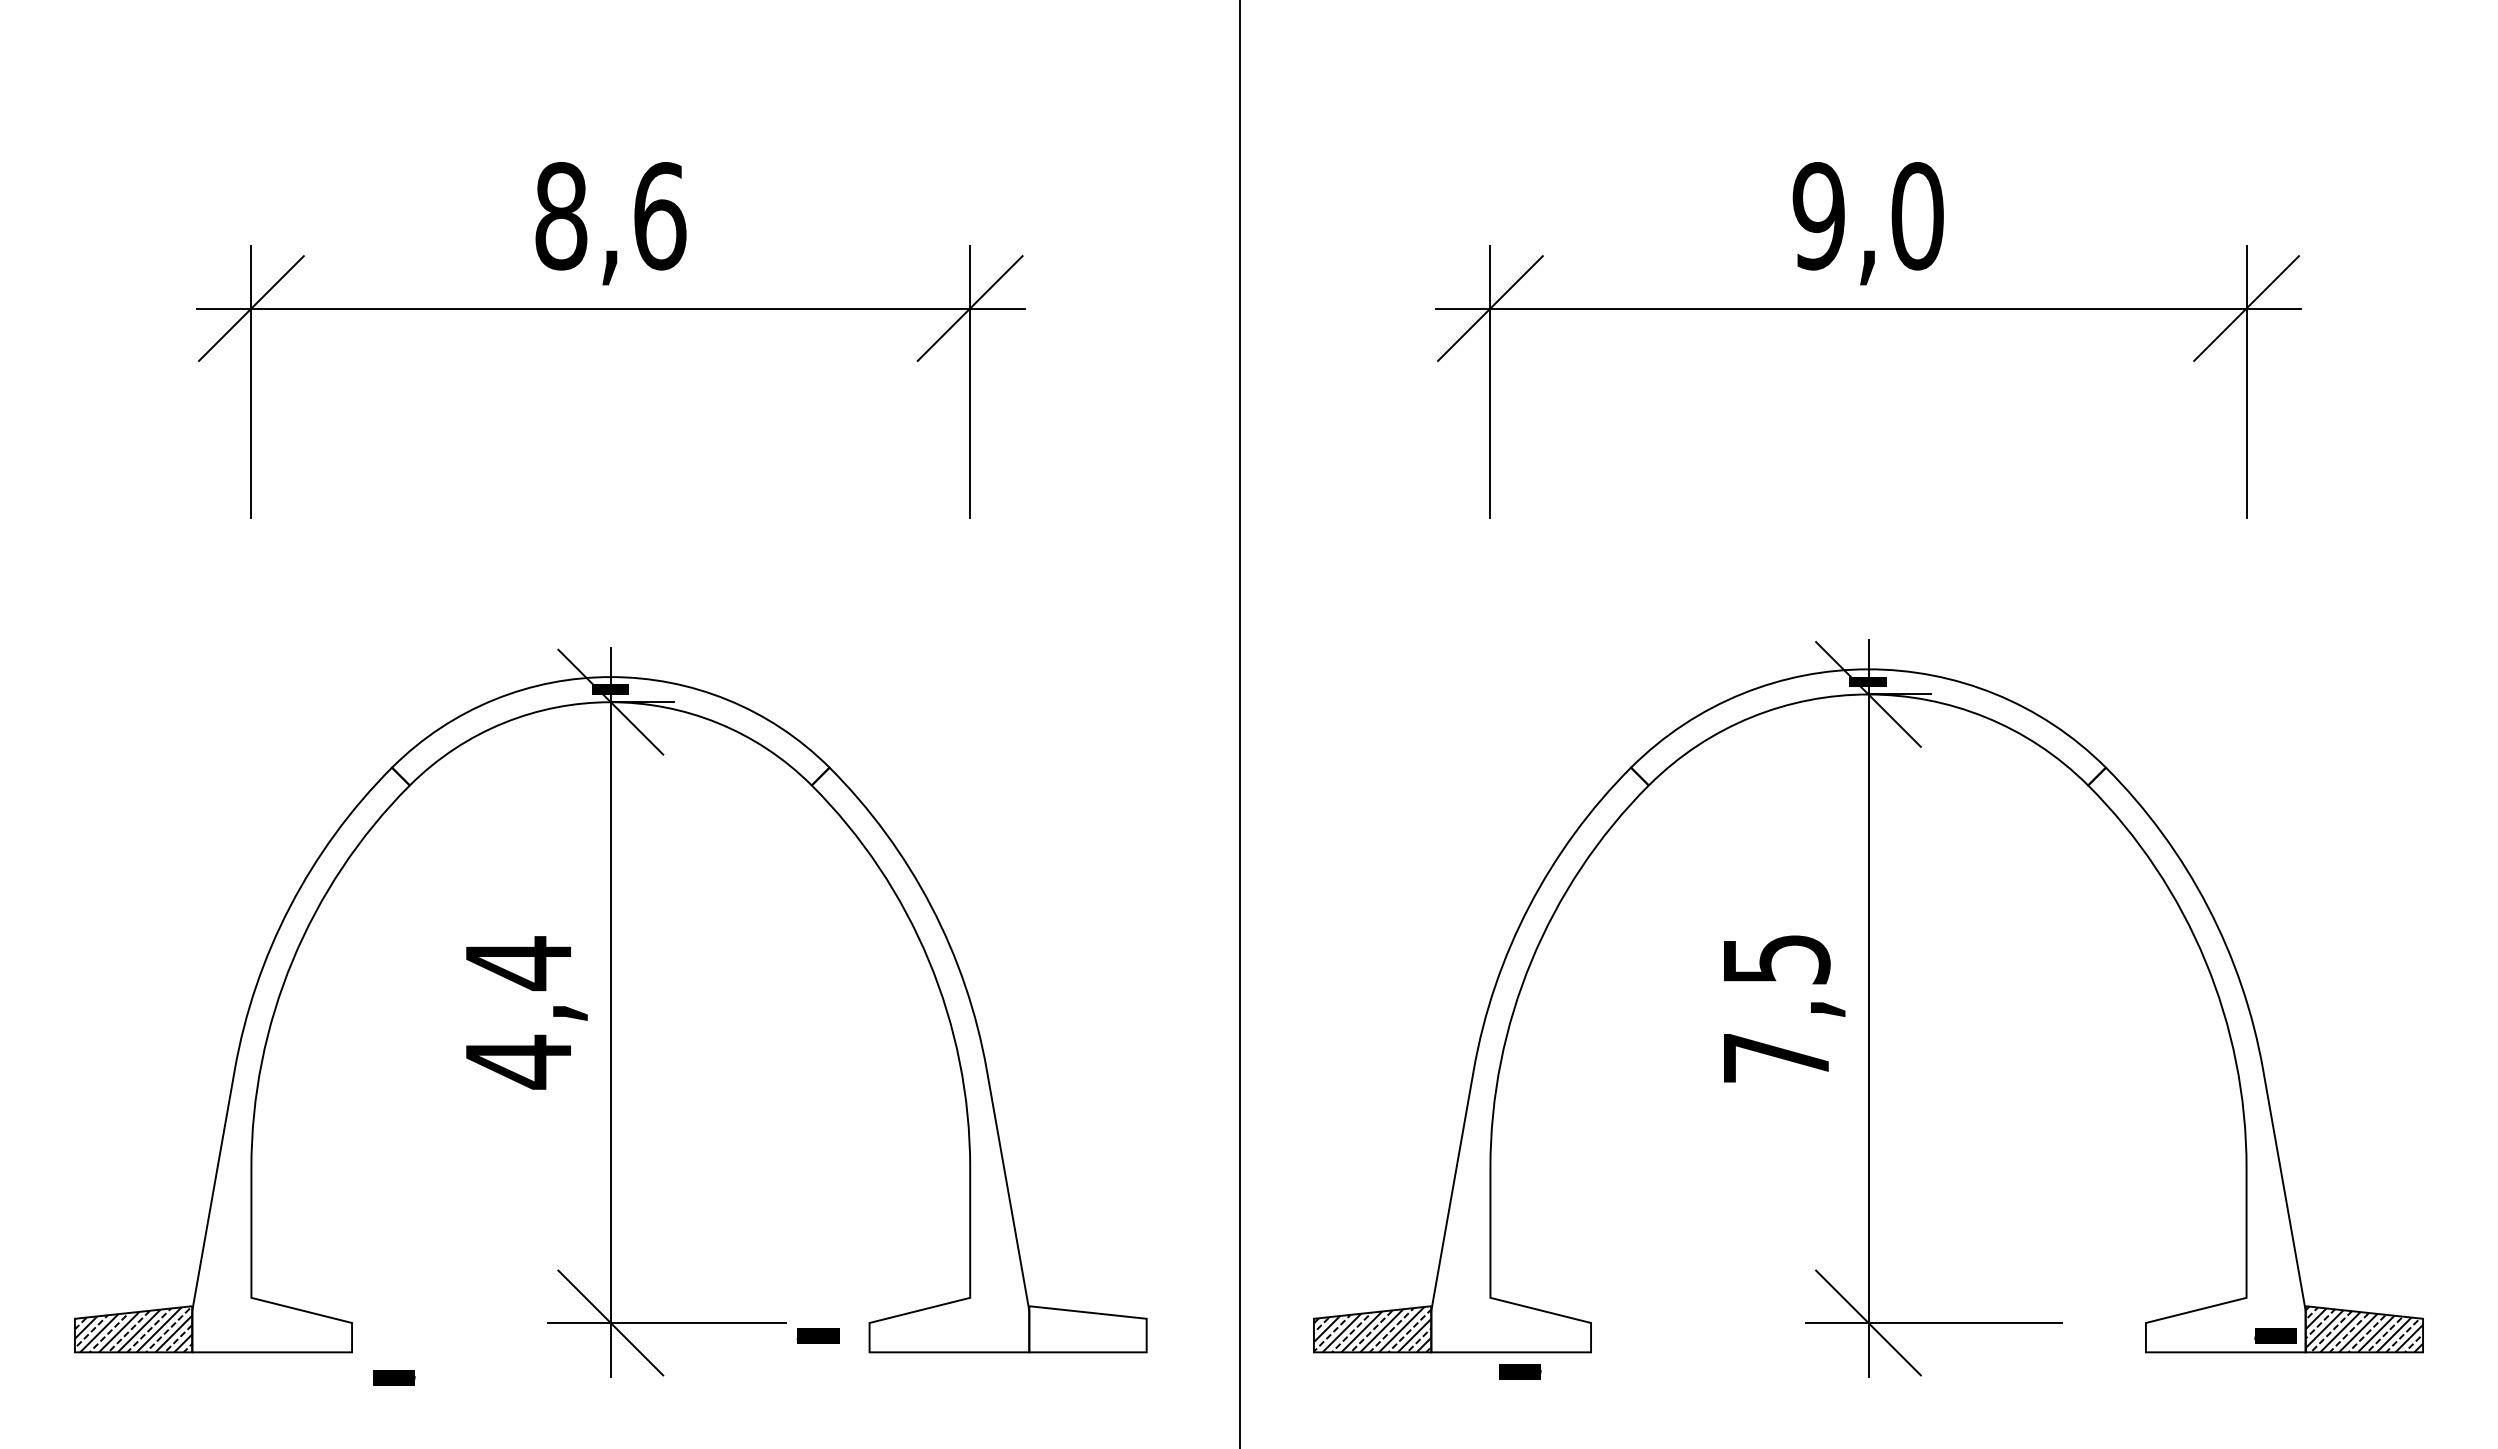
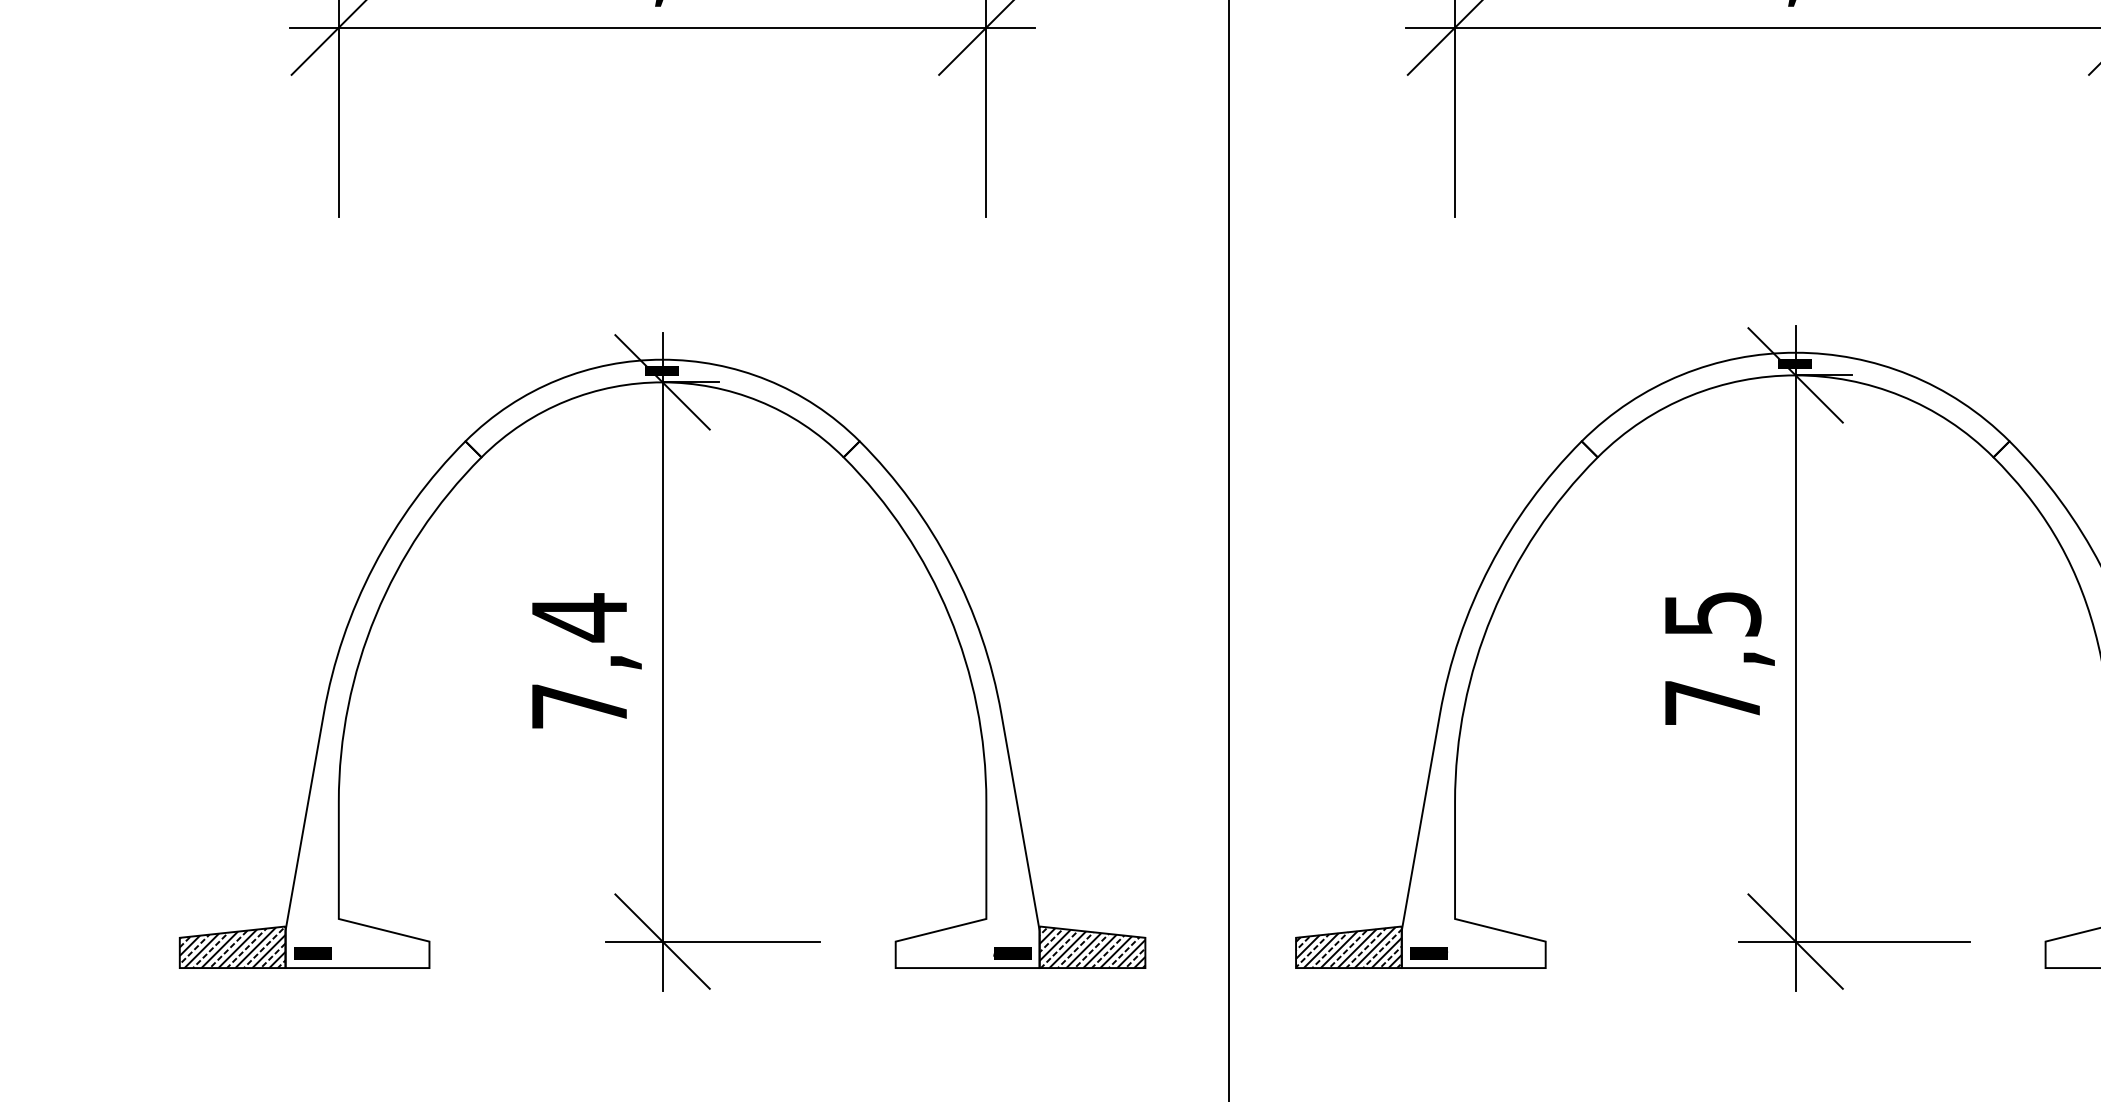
text: (518, 1061) -> (579, 706), 4,4 -> 7,4
hatch: (1087, 1329) -> (1092, 947), added
text: (817, 1335) -> (1011, 952), moved
text: (1520, 1371) -> (1428, 952), moved
text: (394, 1377) -> (312, 952), moved

